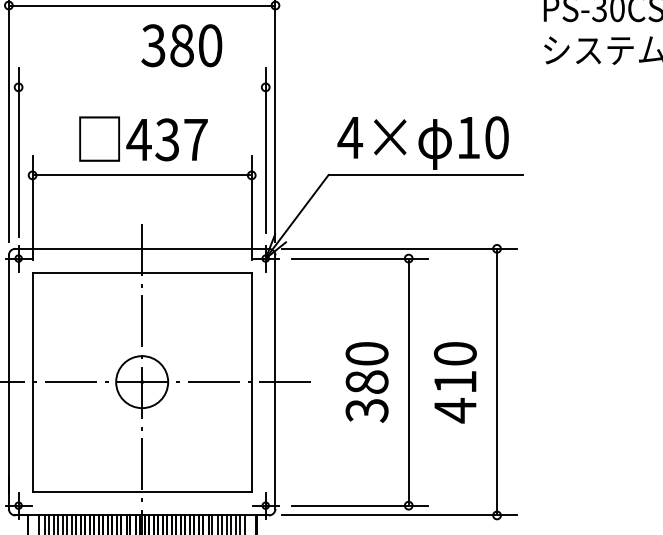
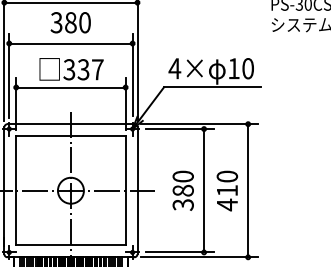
text: (181, 45) -> (70, 22), moved
line: (141, 87) -> (70, 43), added
text: (139, 139) -> (69, 69), 437 -> 337

